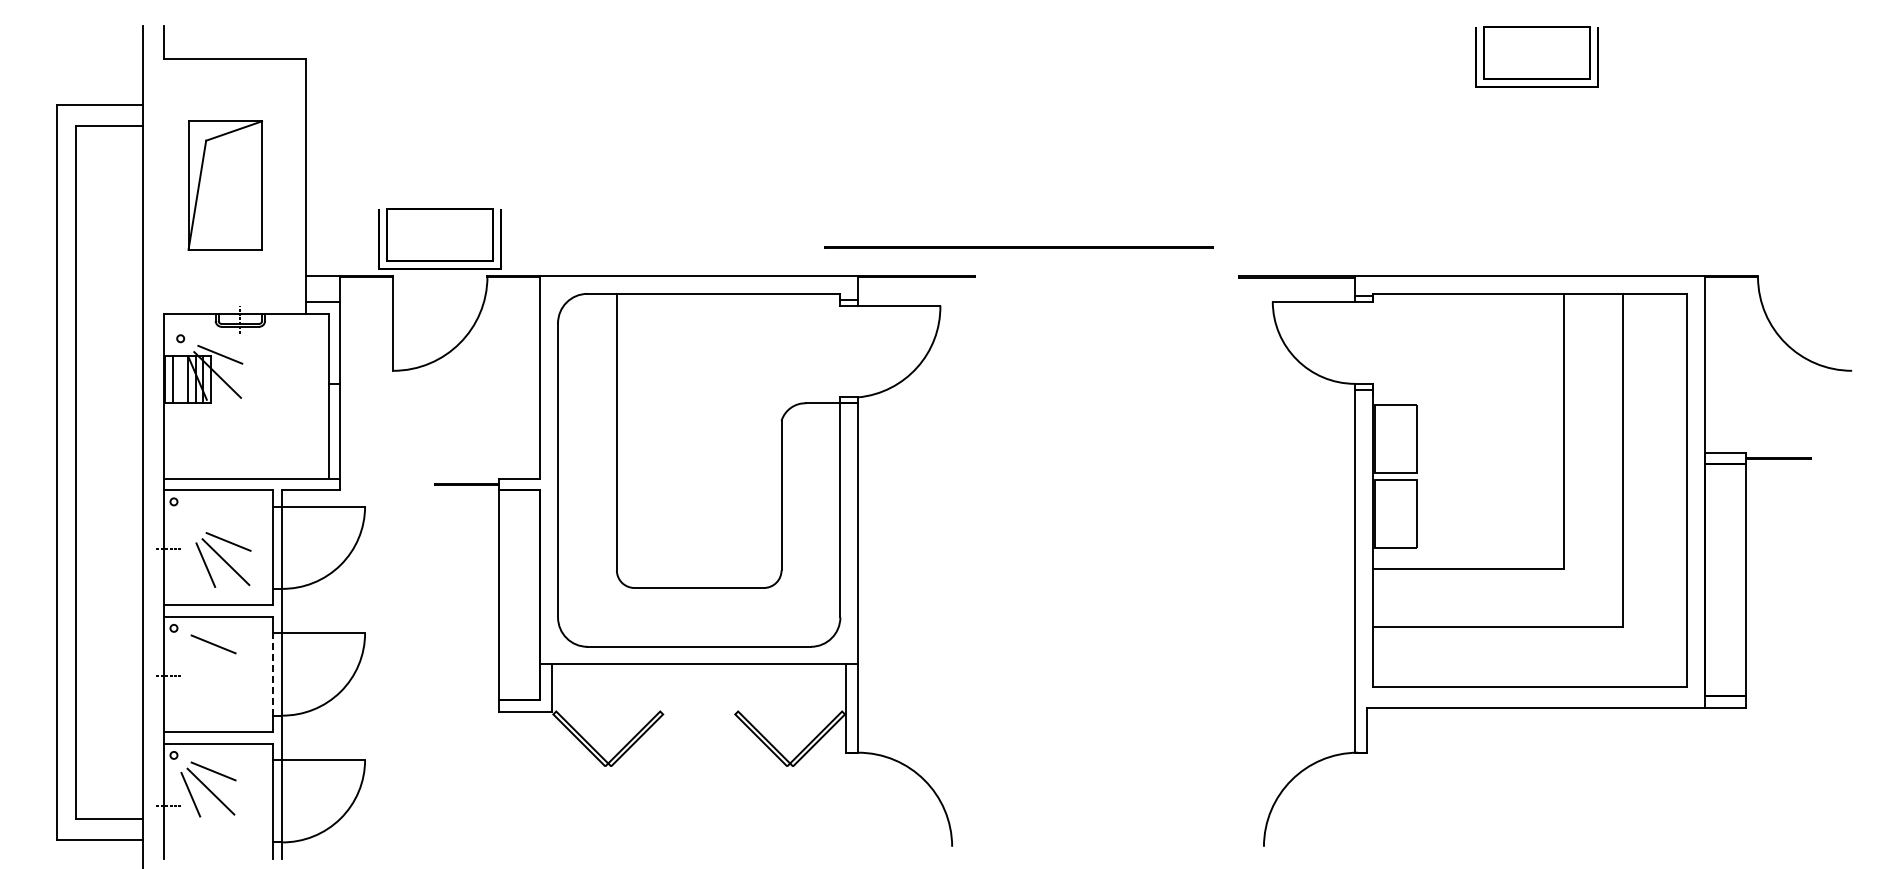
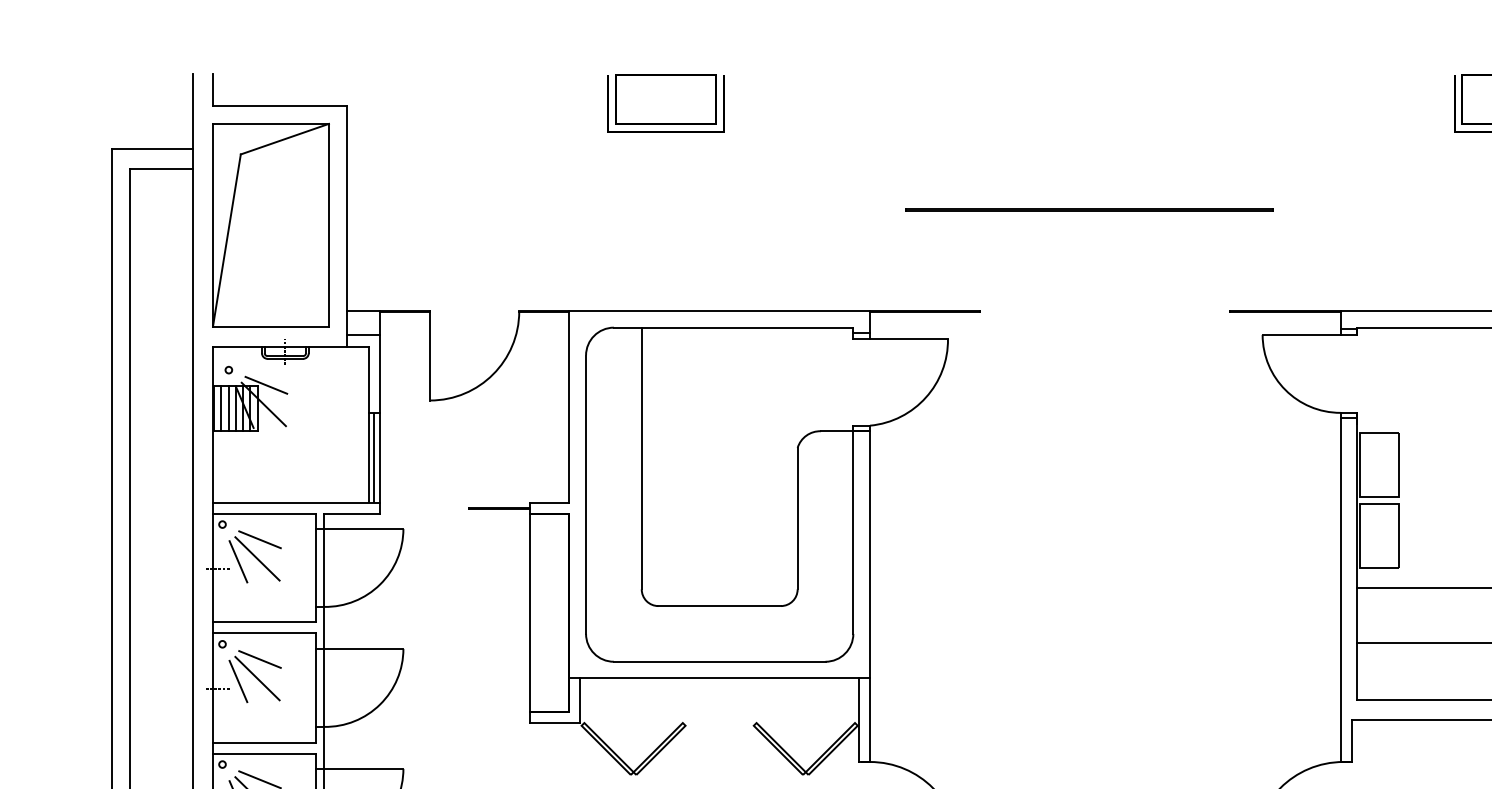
part: (225, 185) -> (271, 225), size x1.67
part: (439, 238) -> (666, 102), moved
line: (1018, 247) -> (1089, 209), moved
line: (180, 378) -> (228, 407), added
line: (334, 431) -> (374, 457), added
part: (223, 559) -> (255, 556), moved
line: (210, 664) -> (257, 678), added
line: (190, 667) -> (238, 681), added
line: (272, 673) -> (315, 687), dashed -> solid

